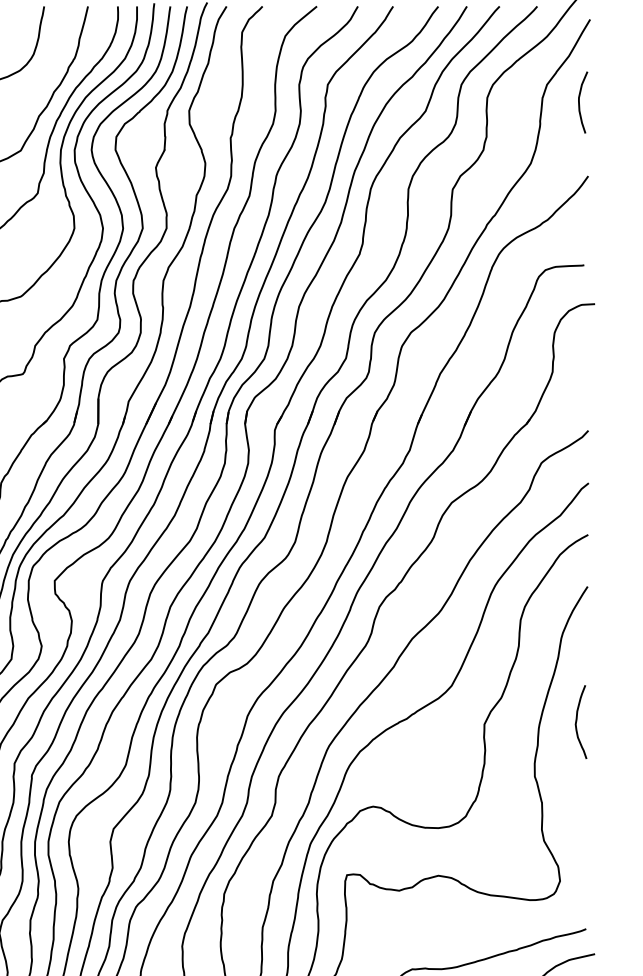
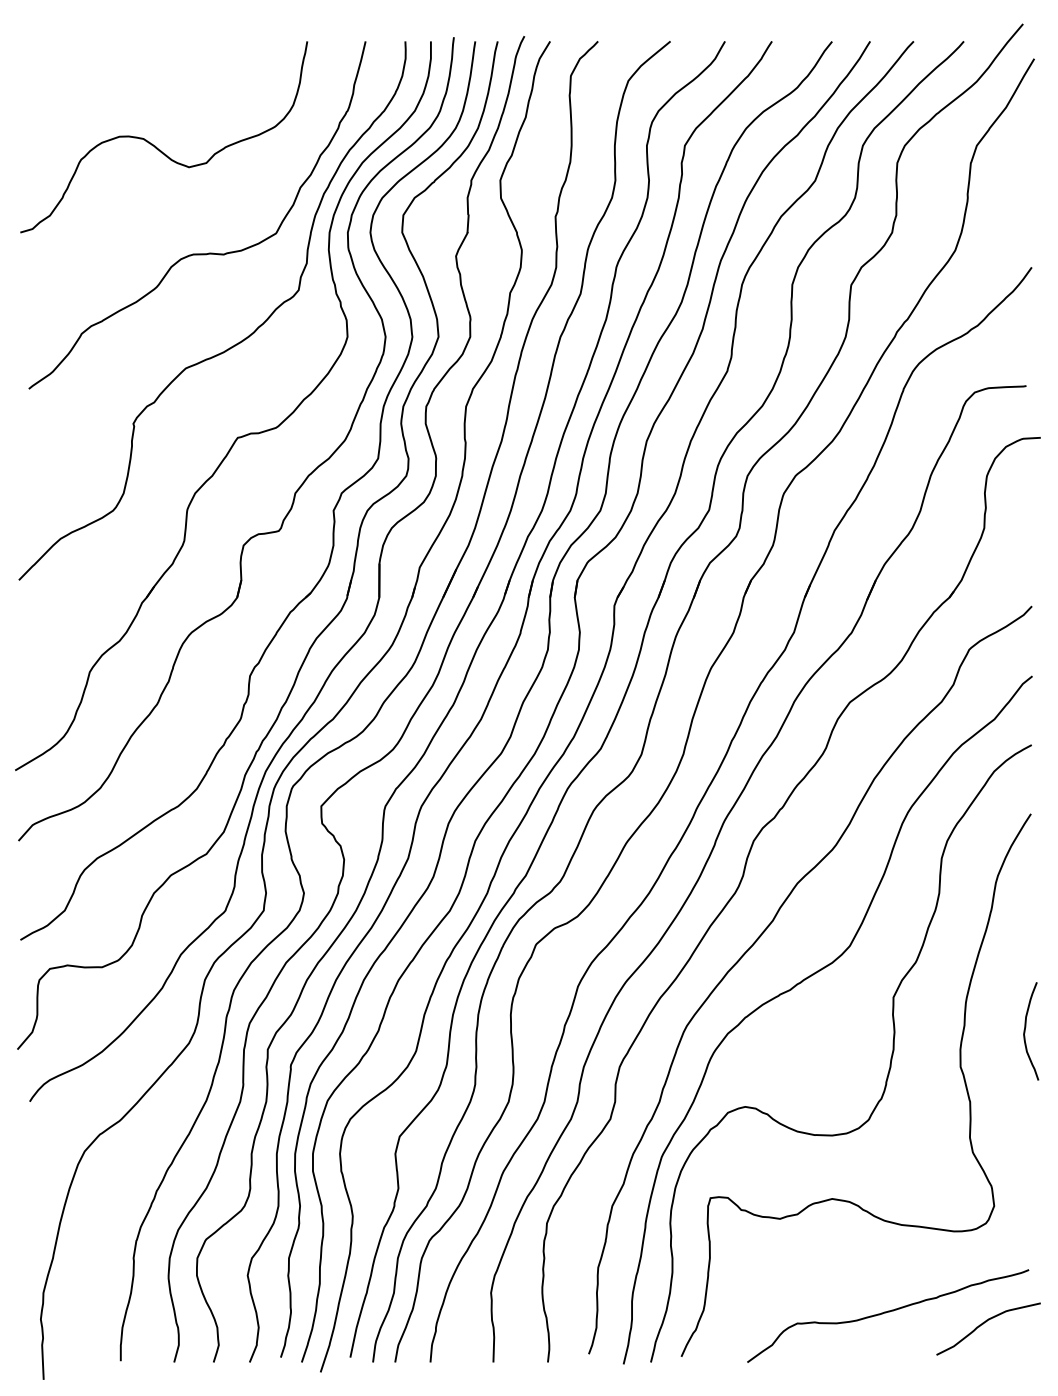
curve: (579, 102) -> (1020, 169), removed
curve: (576, 722) -> (1025, 1031), moved

